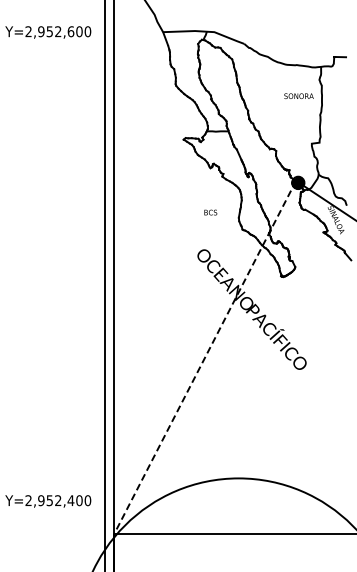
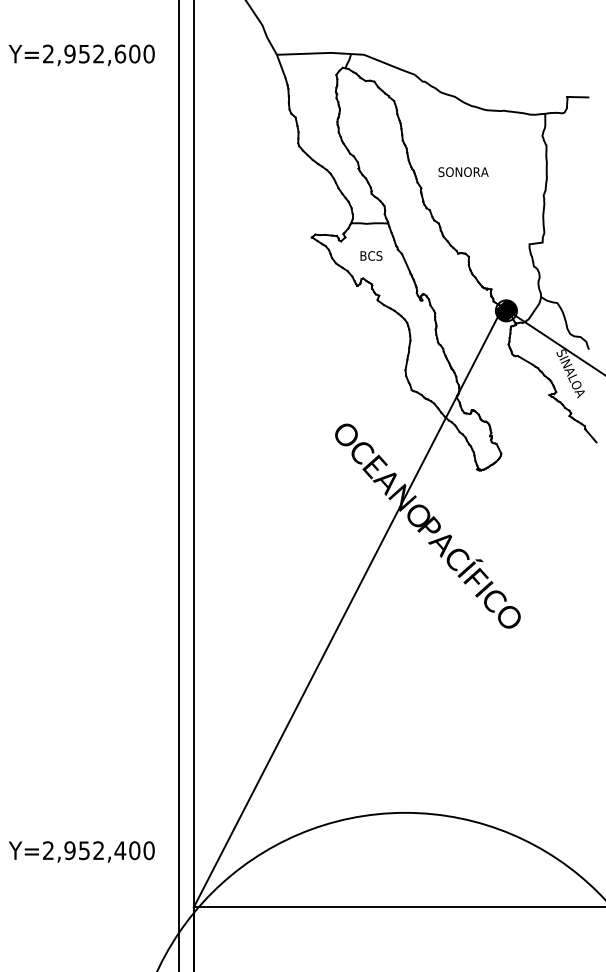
text: (298, 95) -> (462, 170), moved
text: (210, 212) -> (370, 255), moved
line: (205, 357) -> (348, 607), dashed -> solid

